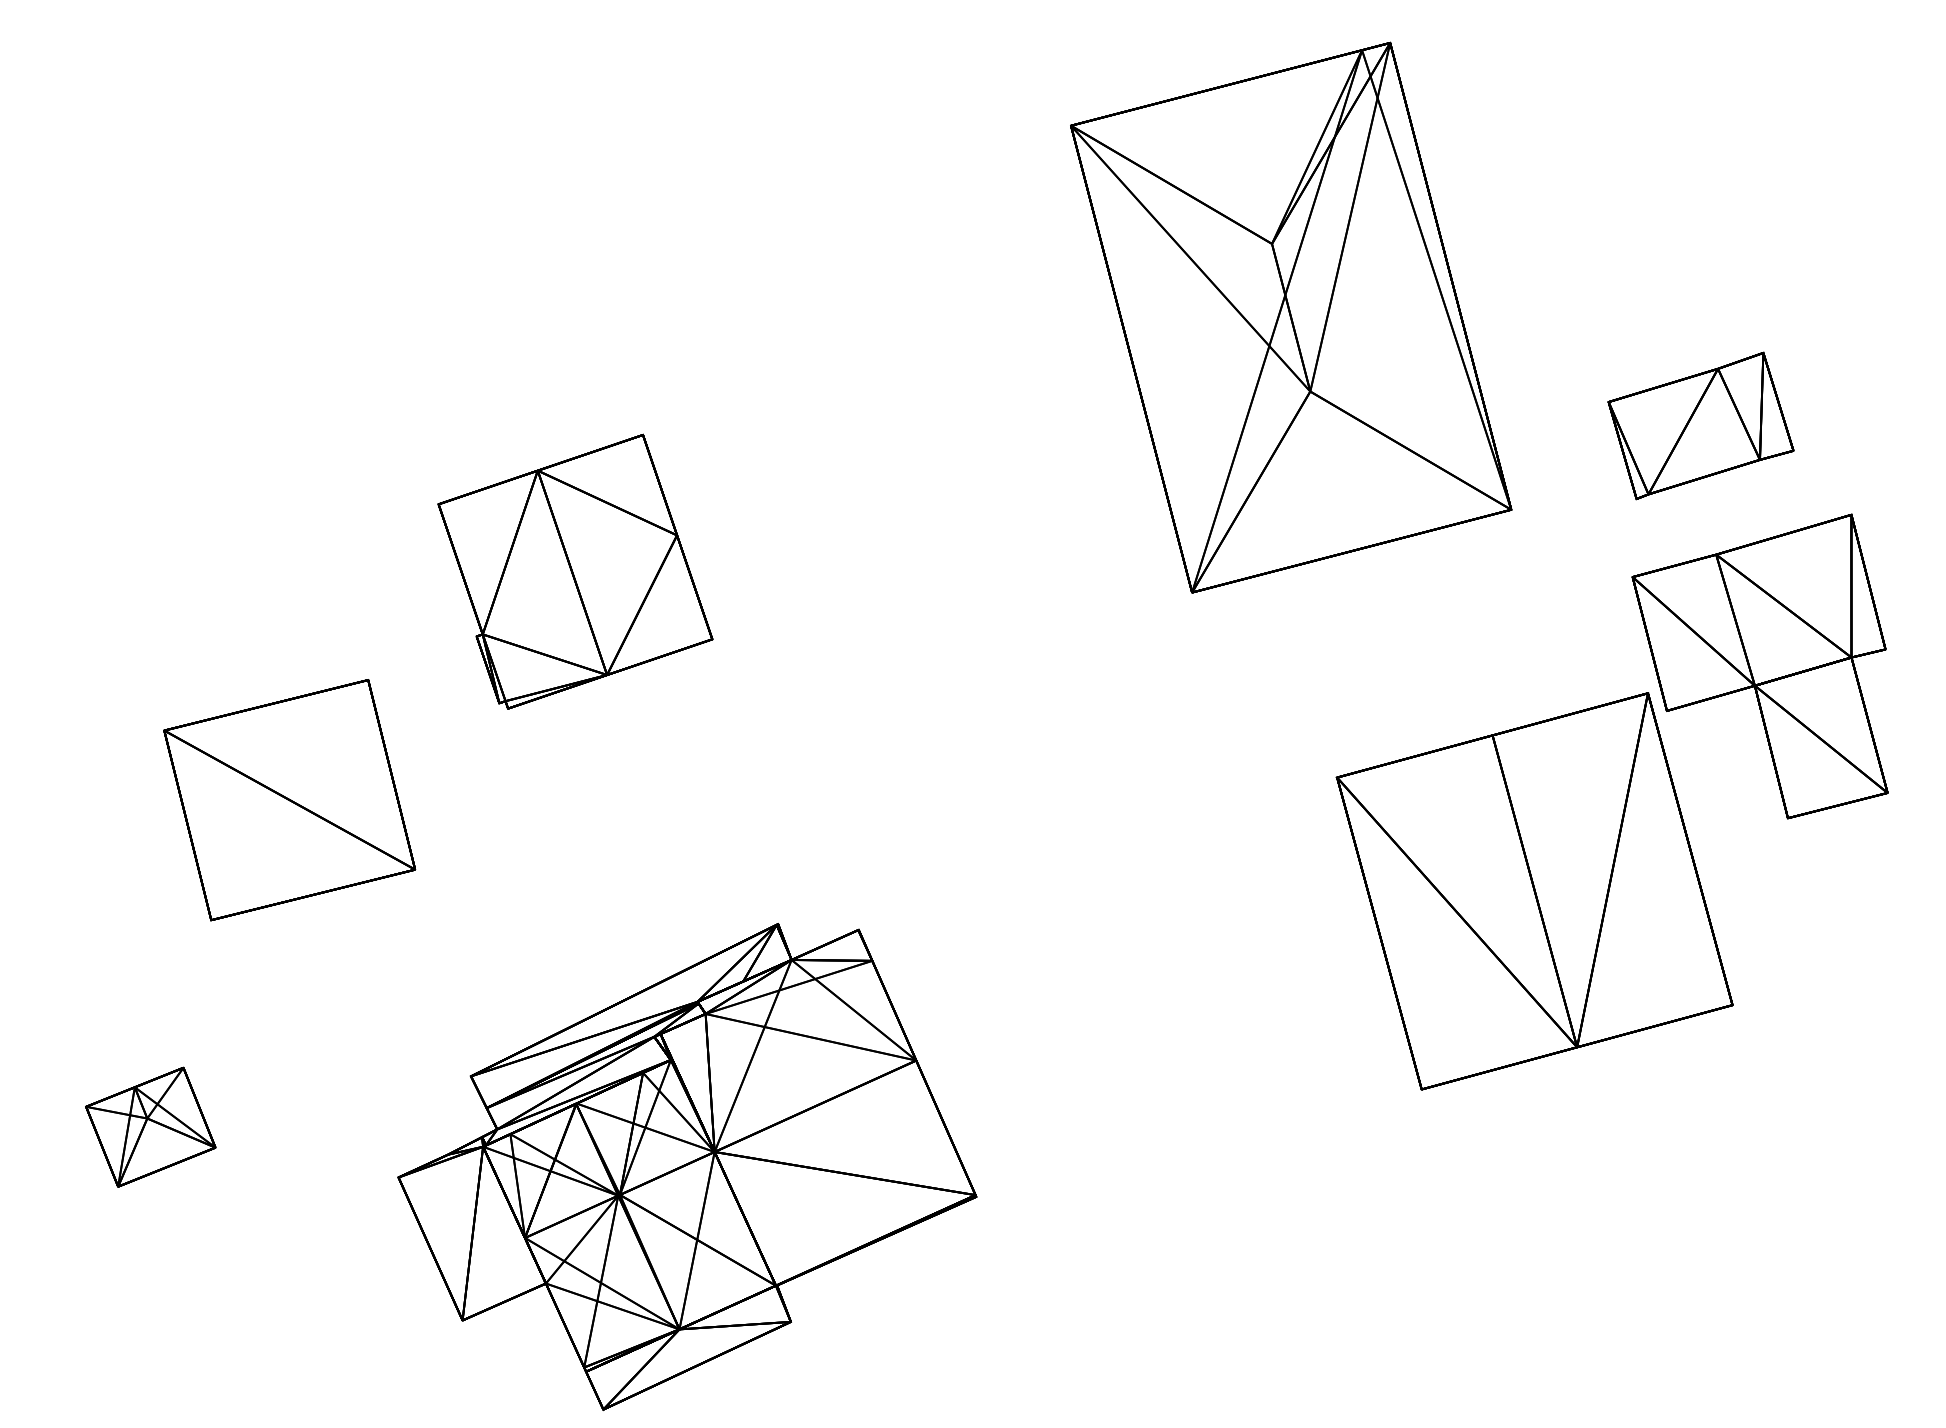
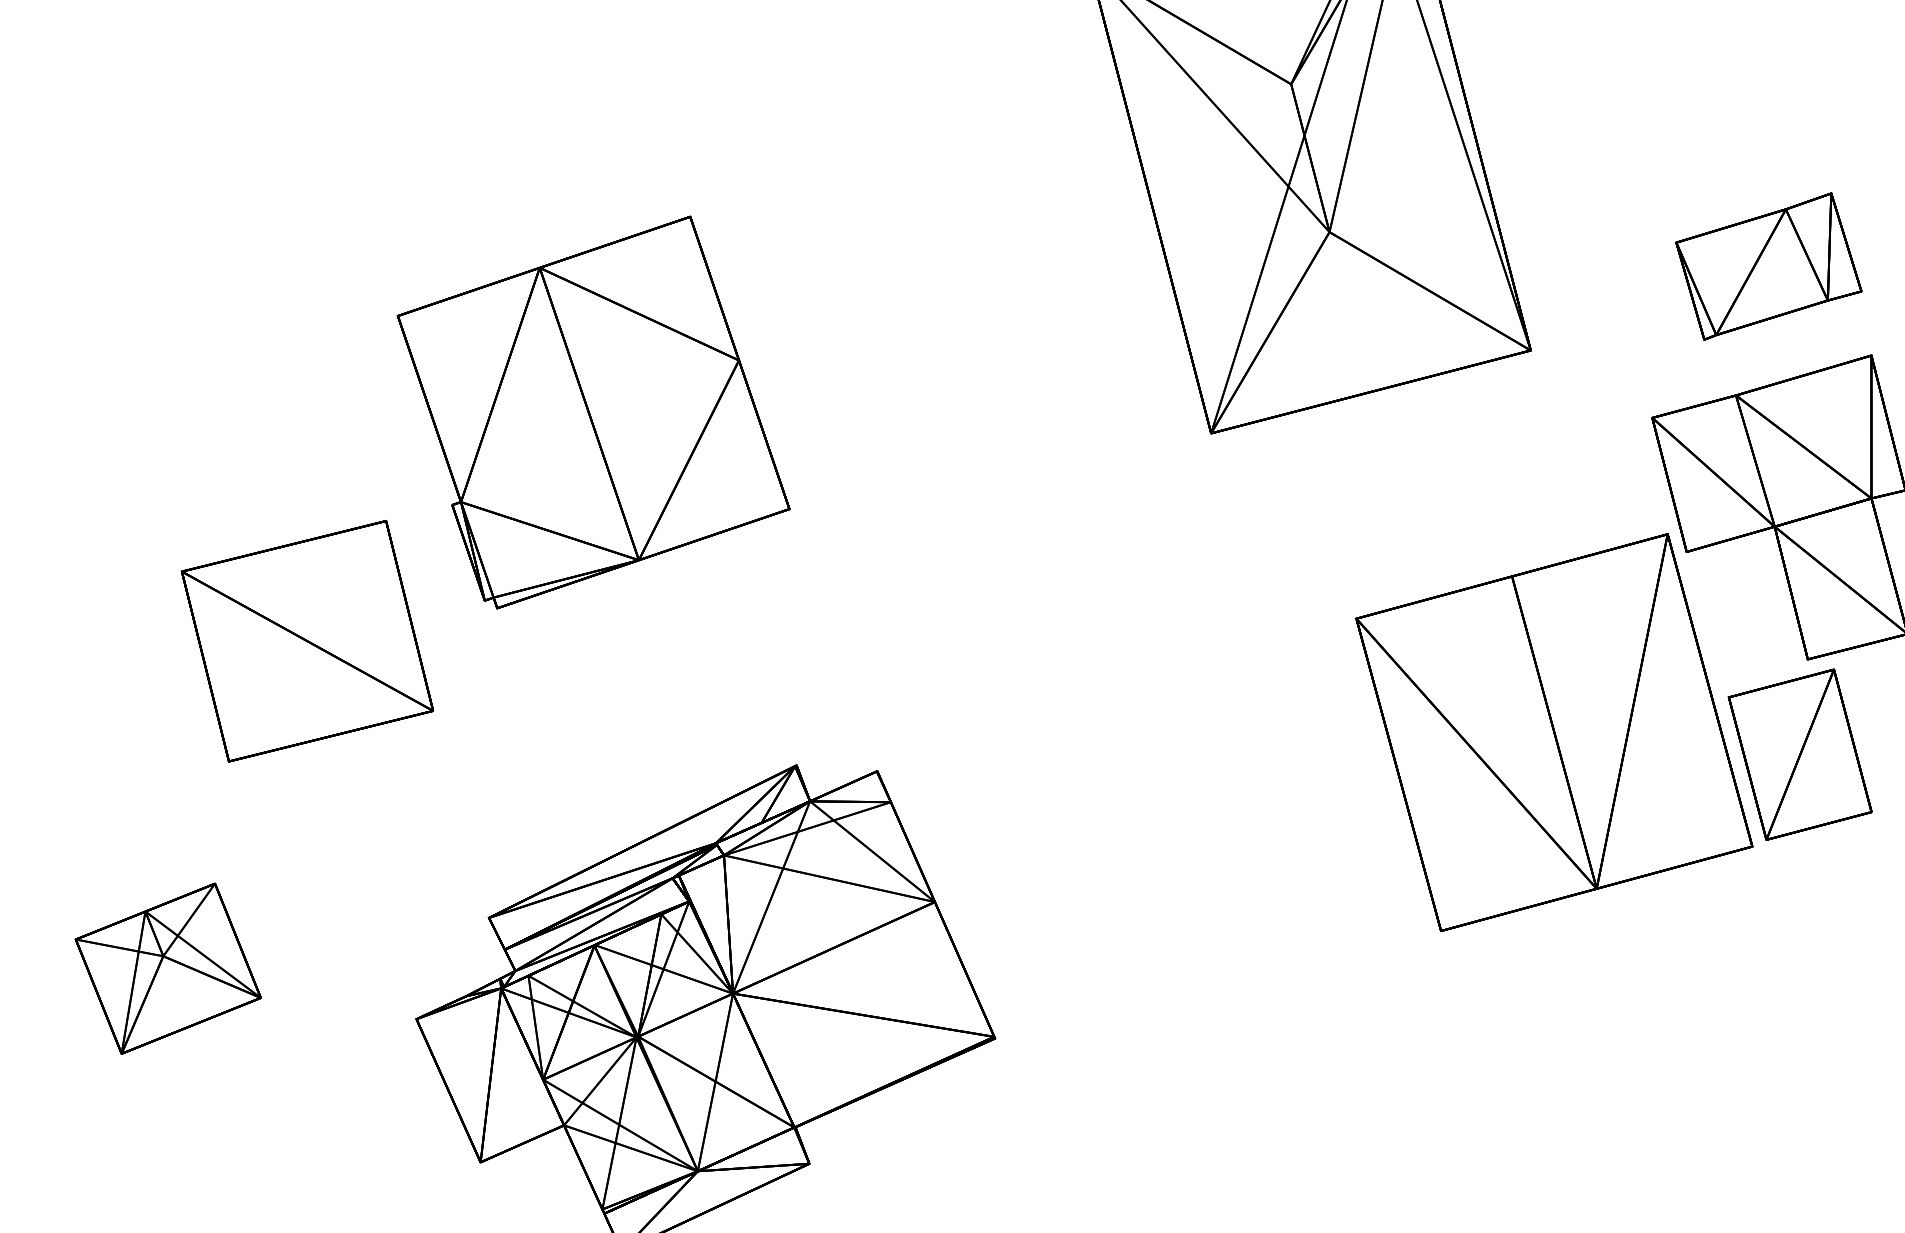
part: (1700, 425) -> (1768, 266), moved
part: (575, 571) -> (593, 412), size x1.43
part: (1780, 913) -> (1800, 754), added
part: (150, 1127) -> (168, 969), size x1.43

